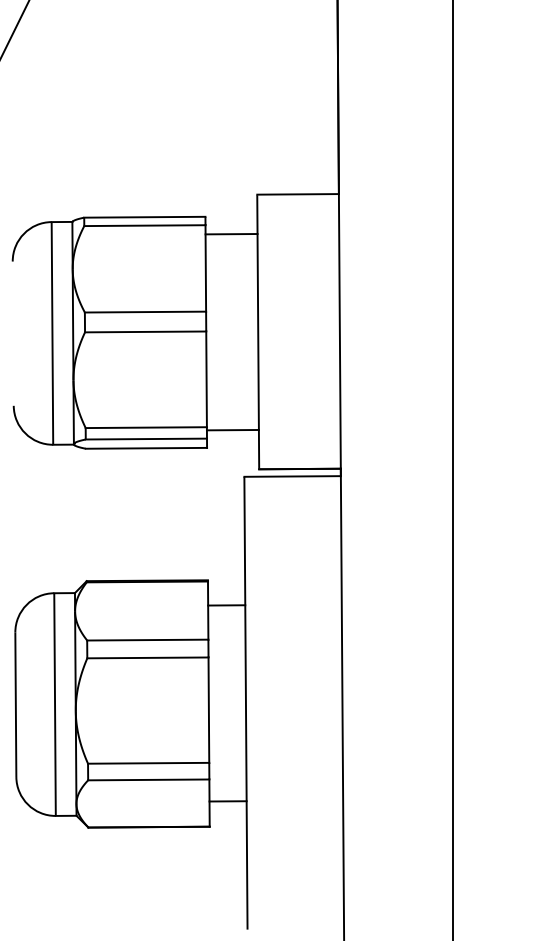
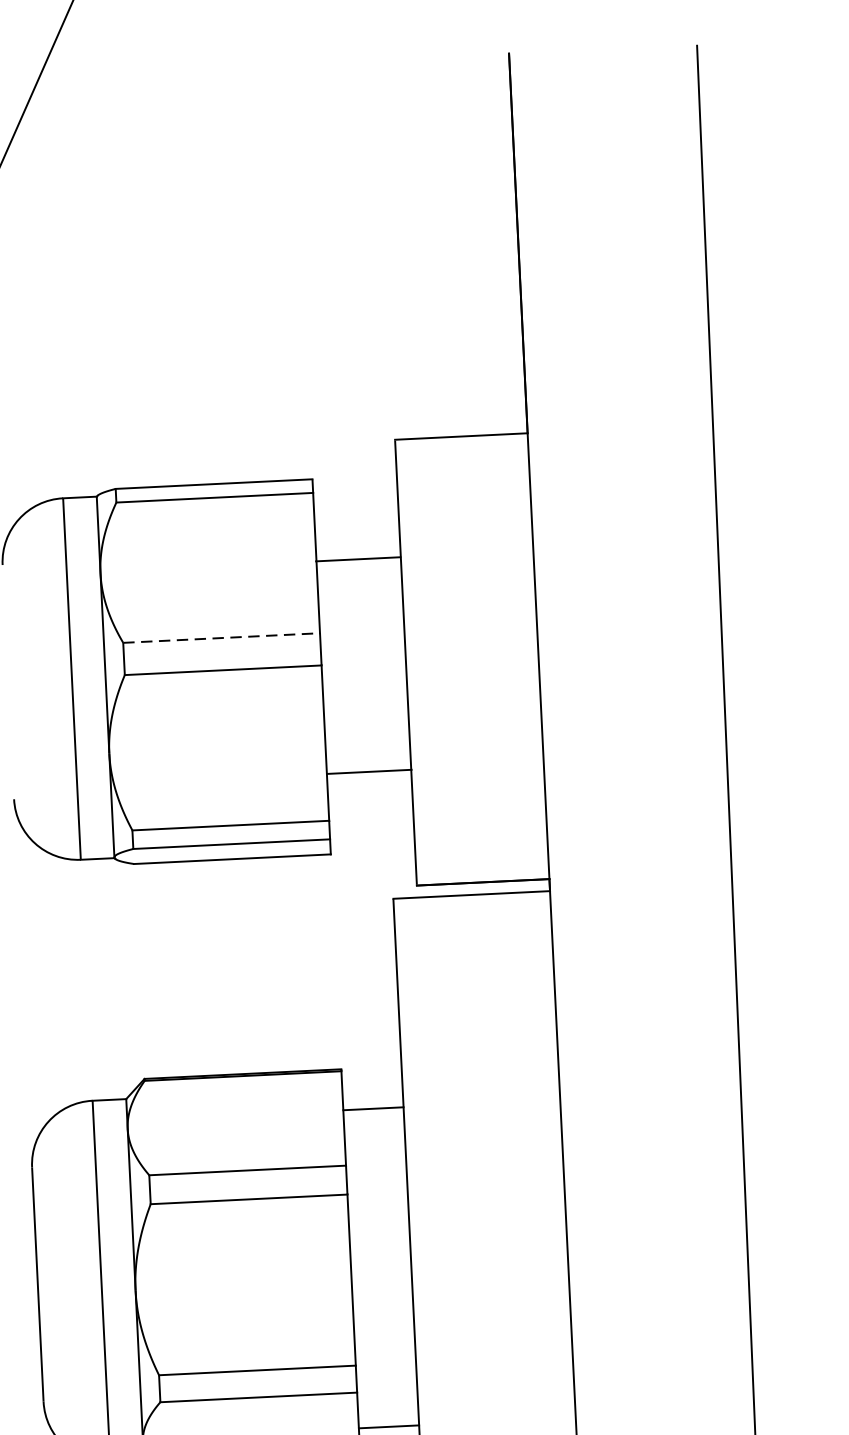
line: (231, 234) -> (358, 559), moved
line: (145, 312) -> (221, 638), solid -> dashed
line: (232, 429) -> (368, 770), moved

